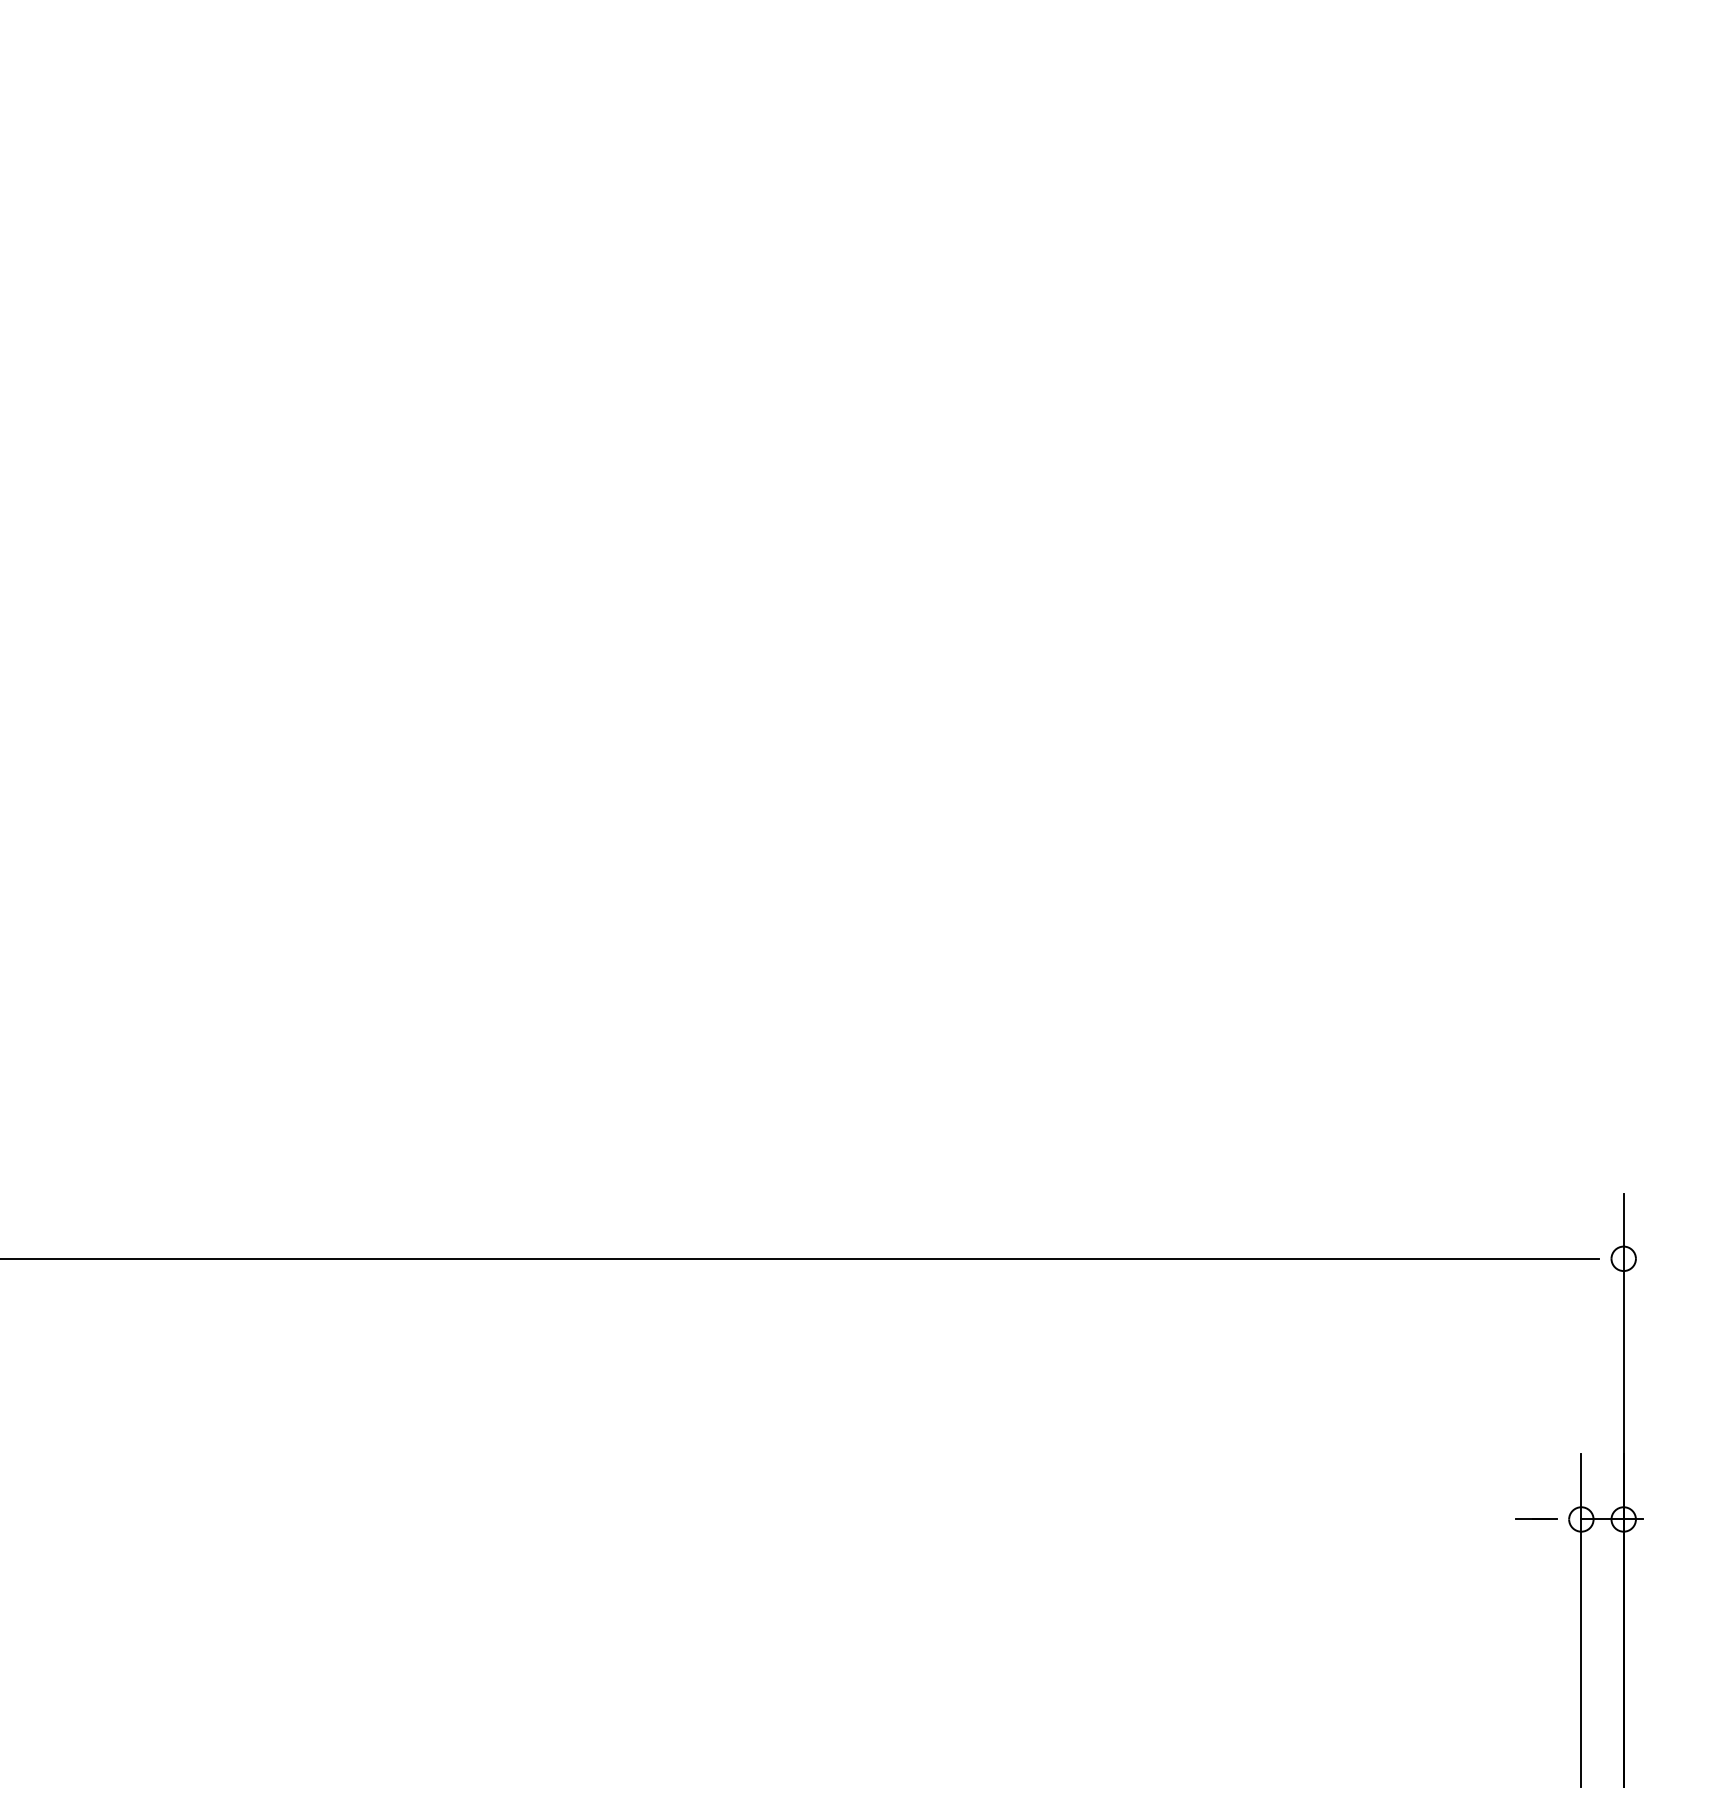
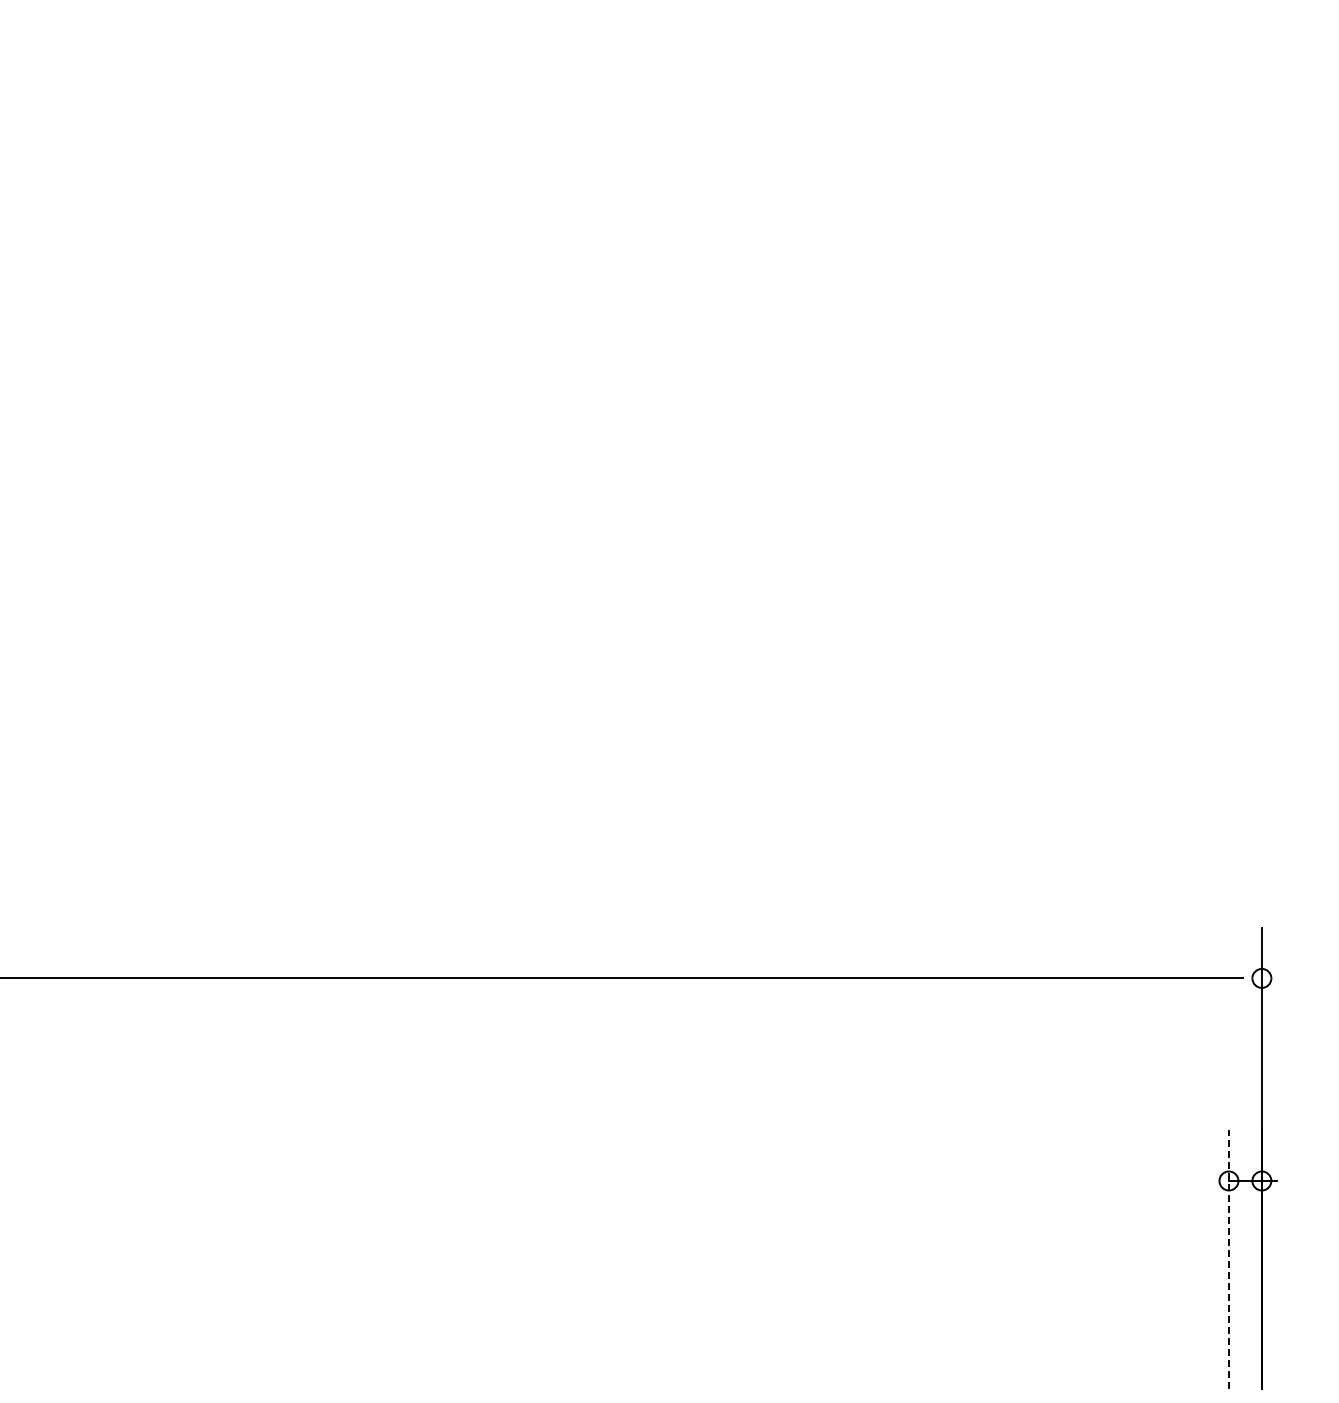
line: (1535, 1518) -> (1193, 1180), removed
line: (1580, 1620) -> (1228, 1259), solid -> dashed

